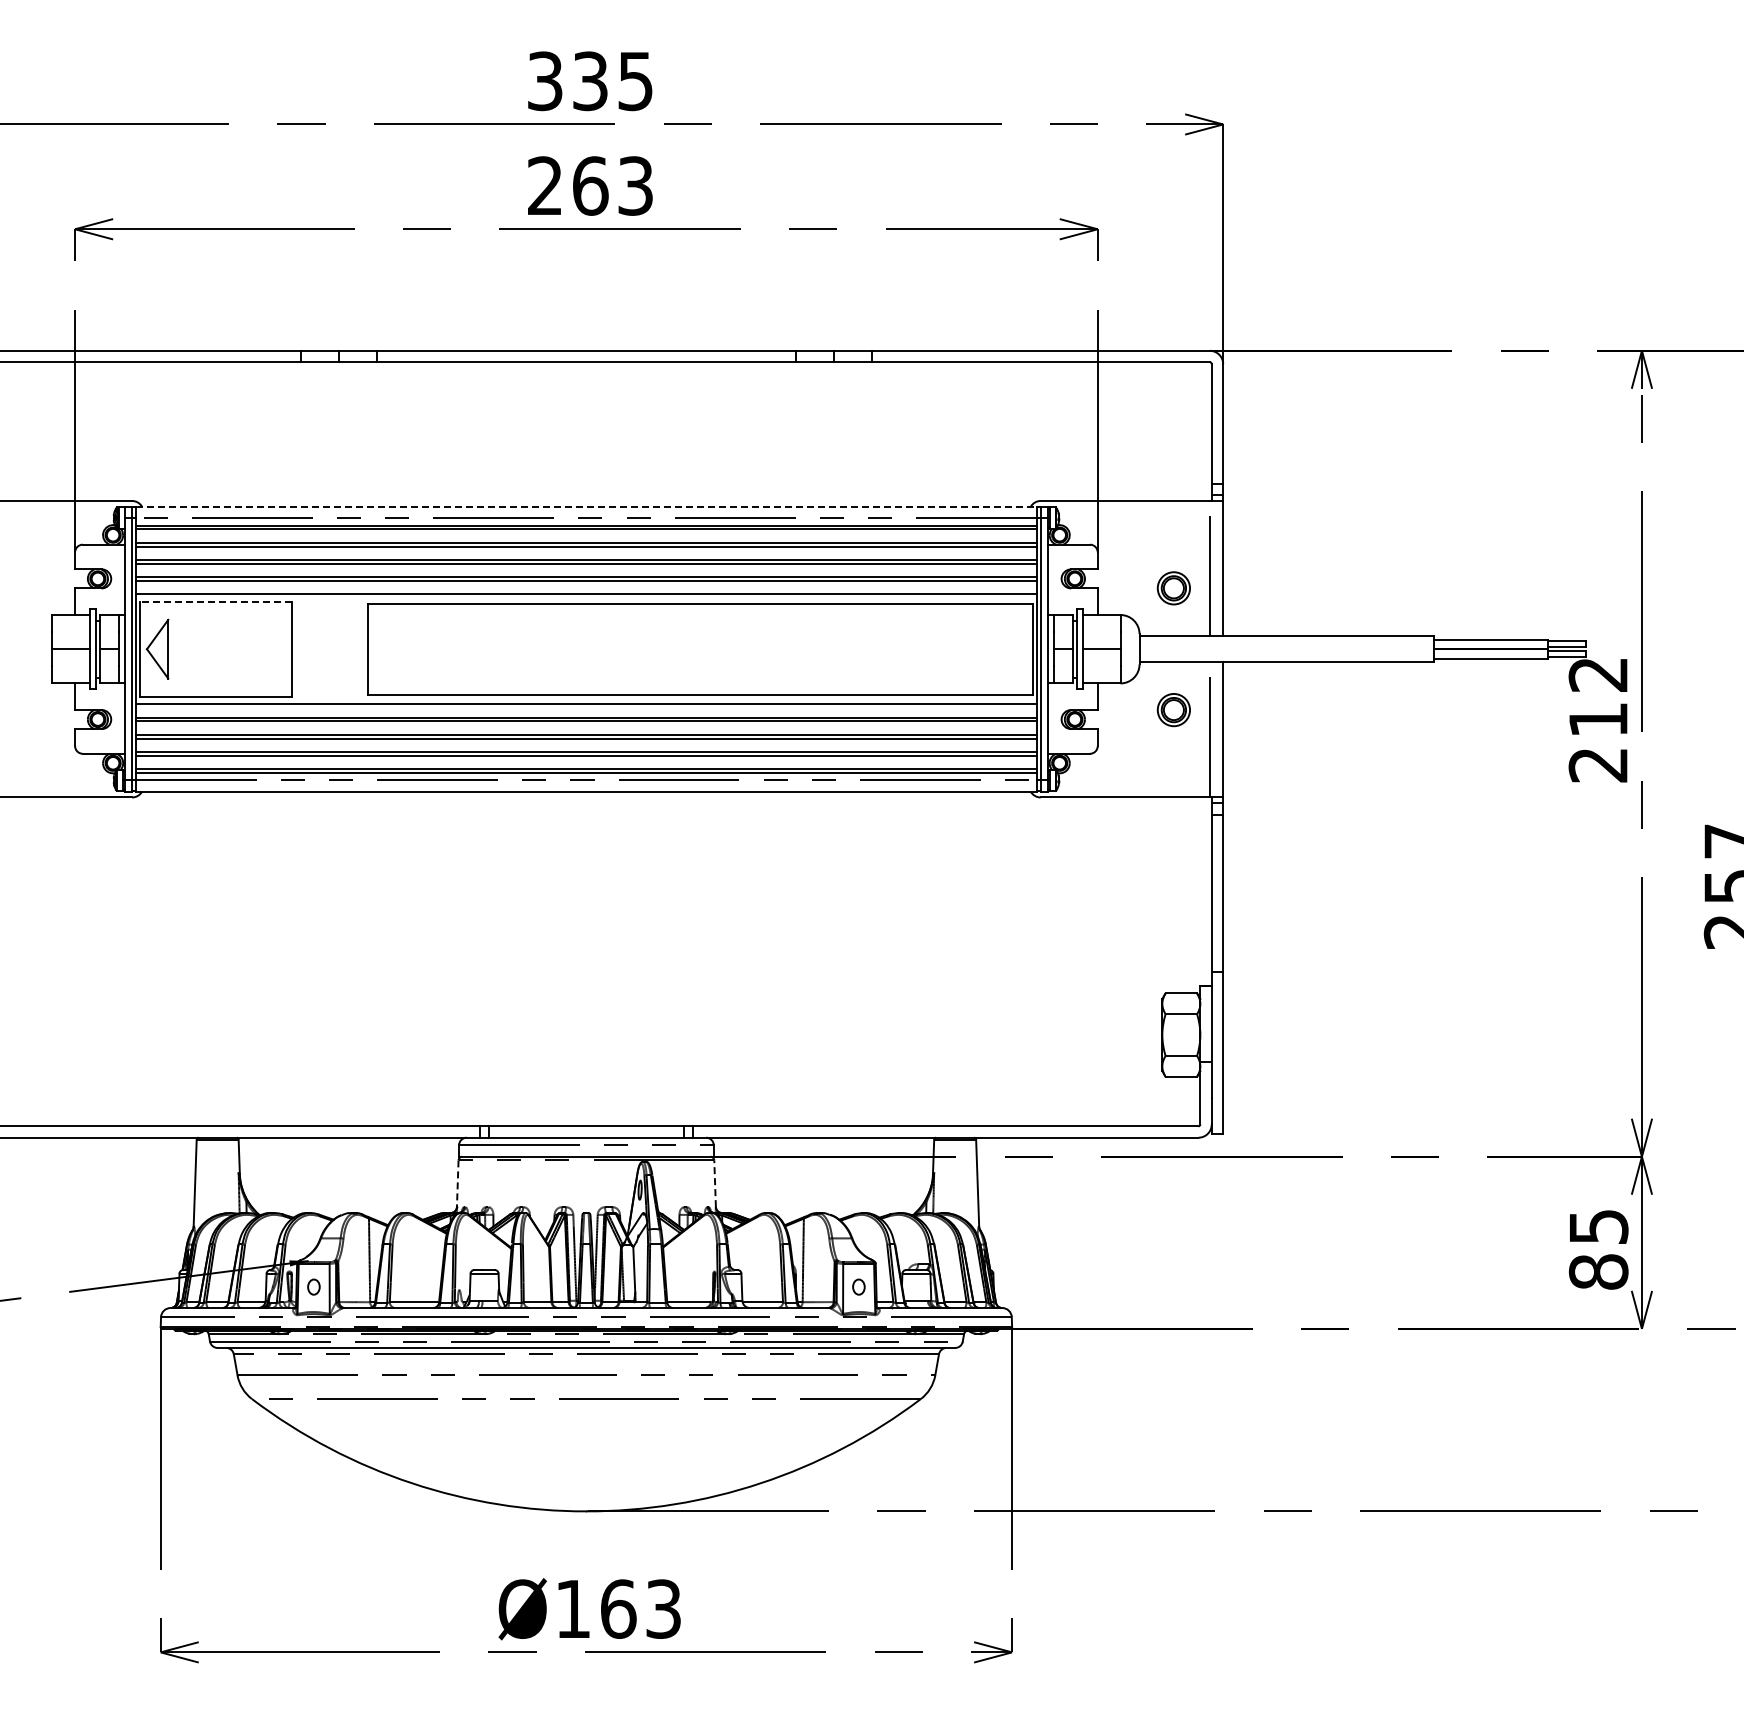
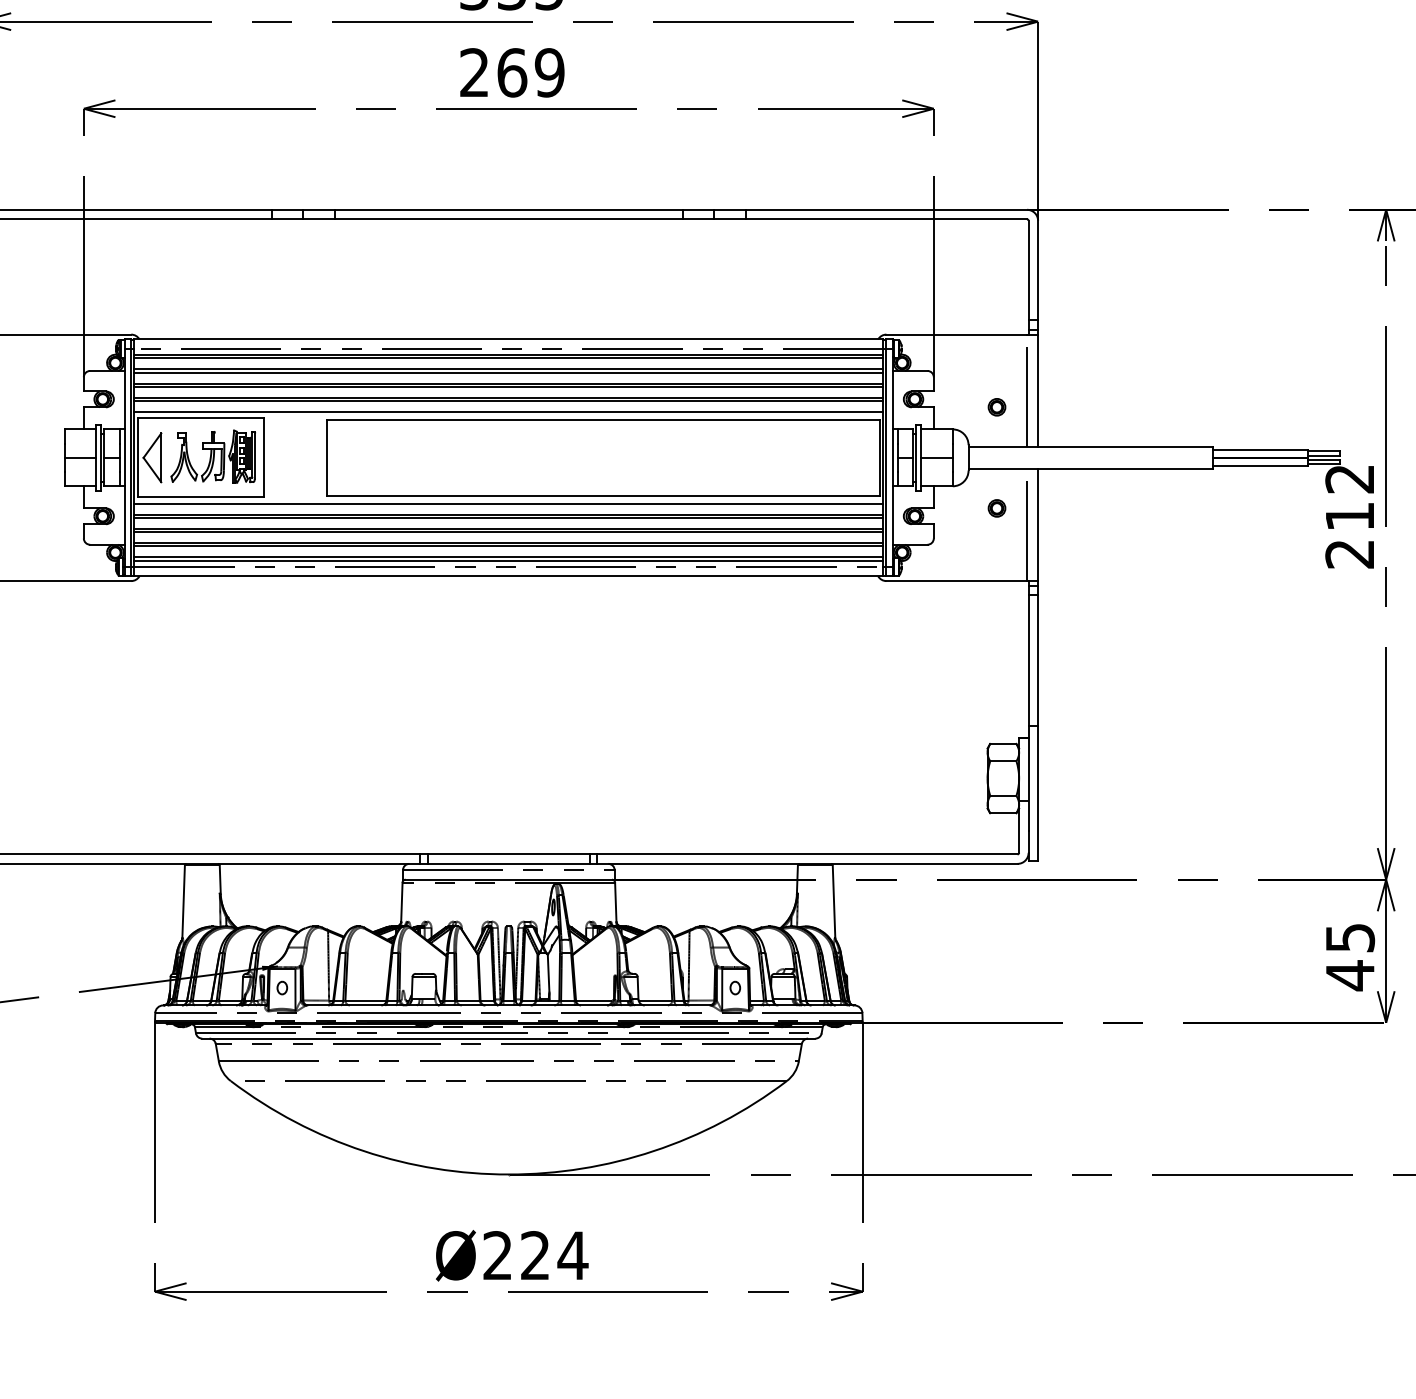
text: (635, 185) -> (549, 72), 263 -> 269
line: (586, 506) -> (508, 339), dashed -> solid
part: (1173, 588) -> (996, 407), size x0.62
line: (215, 601) -> (200, 418), dashed -> solid
part: (230, 647) -> (212, 456), added
part: (1173, 709) -> (996, 507), size x0.62
line: (715, 1183) -> (616, 901), dashed -> solid
line: (457, 1184) -> (401, 902), dashed -> solid
text: (1598, 1272) -> (1350, 975), 85 -> 45
text: (619, 1608) -> (536, 1255), Ø163 -> Ø224

